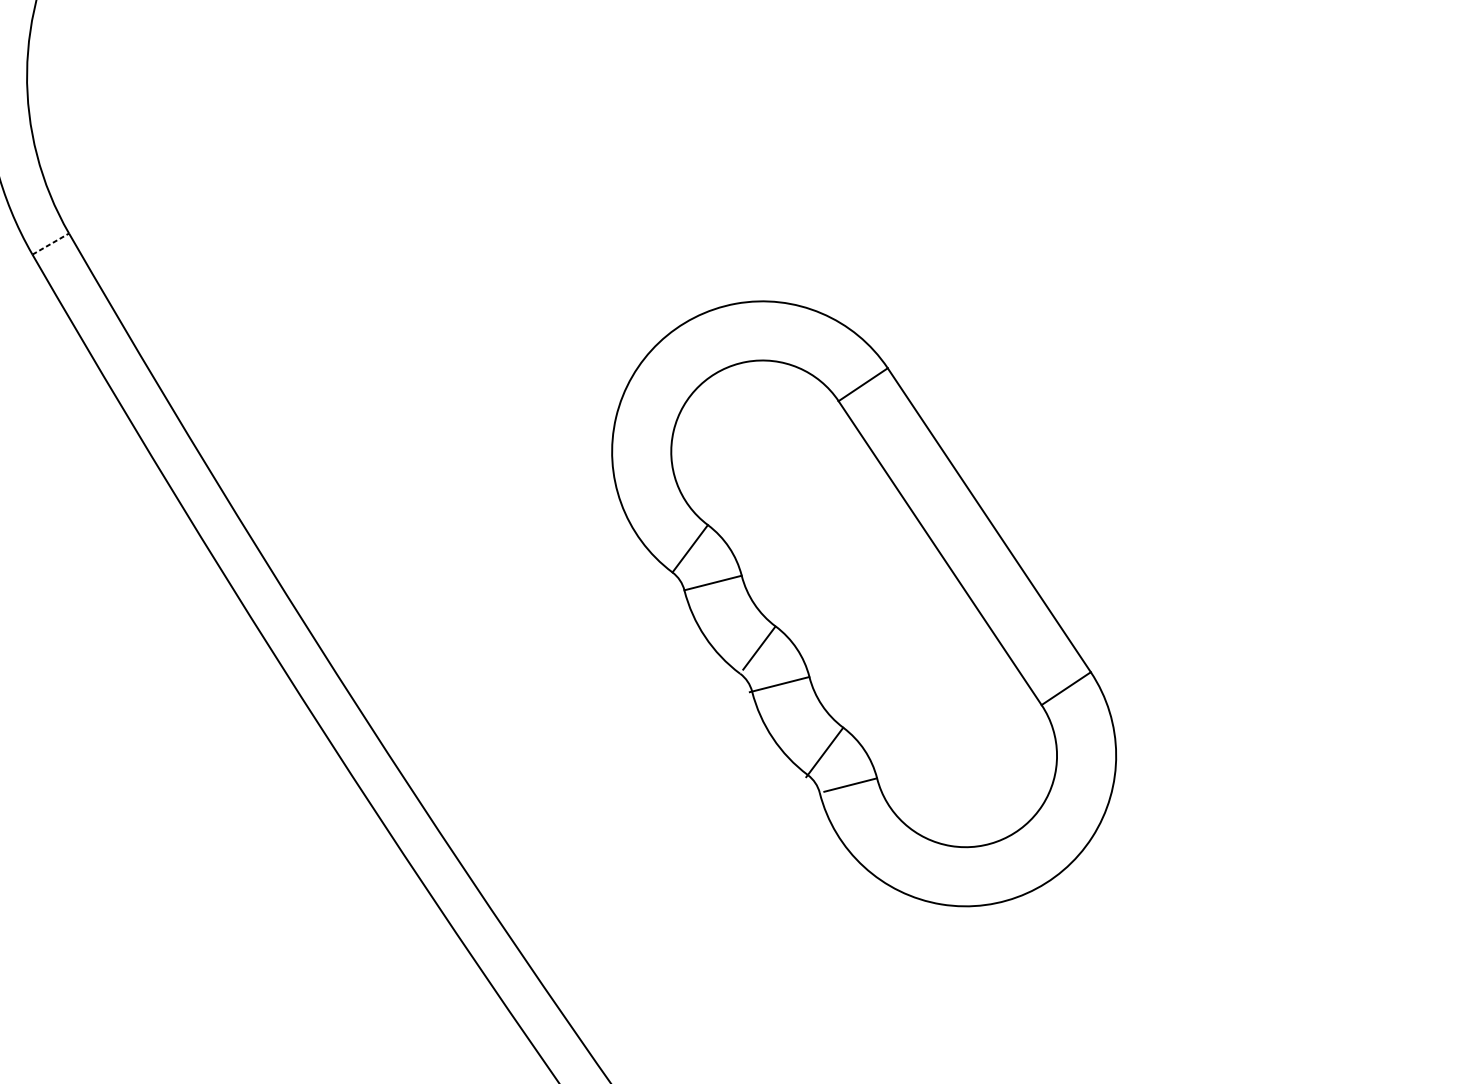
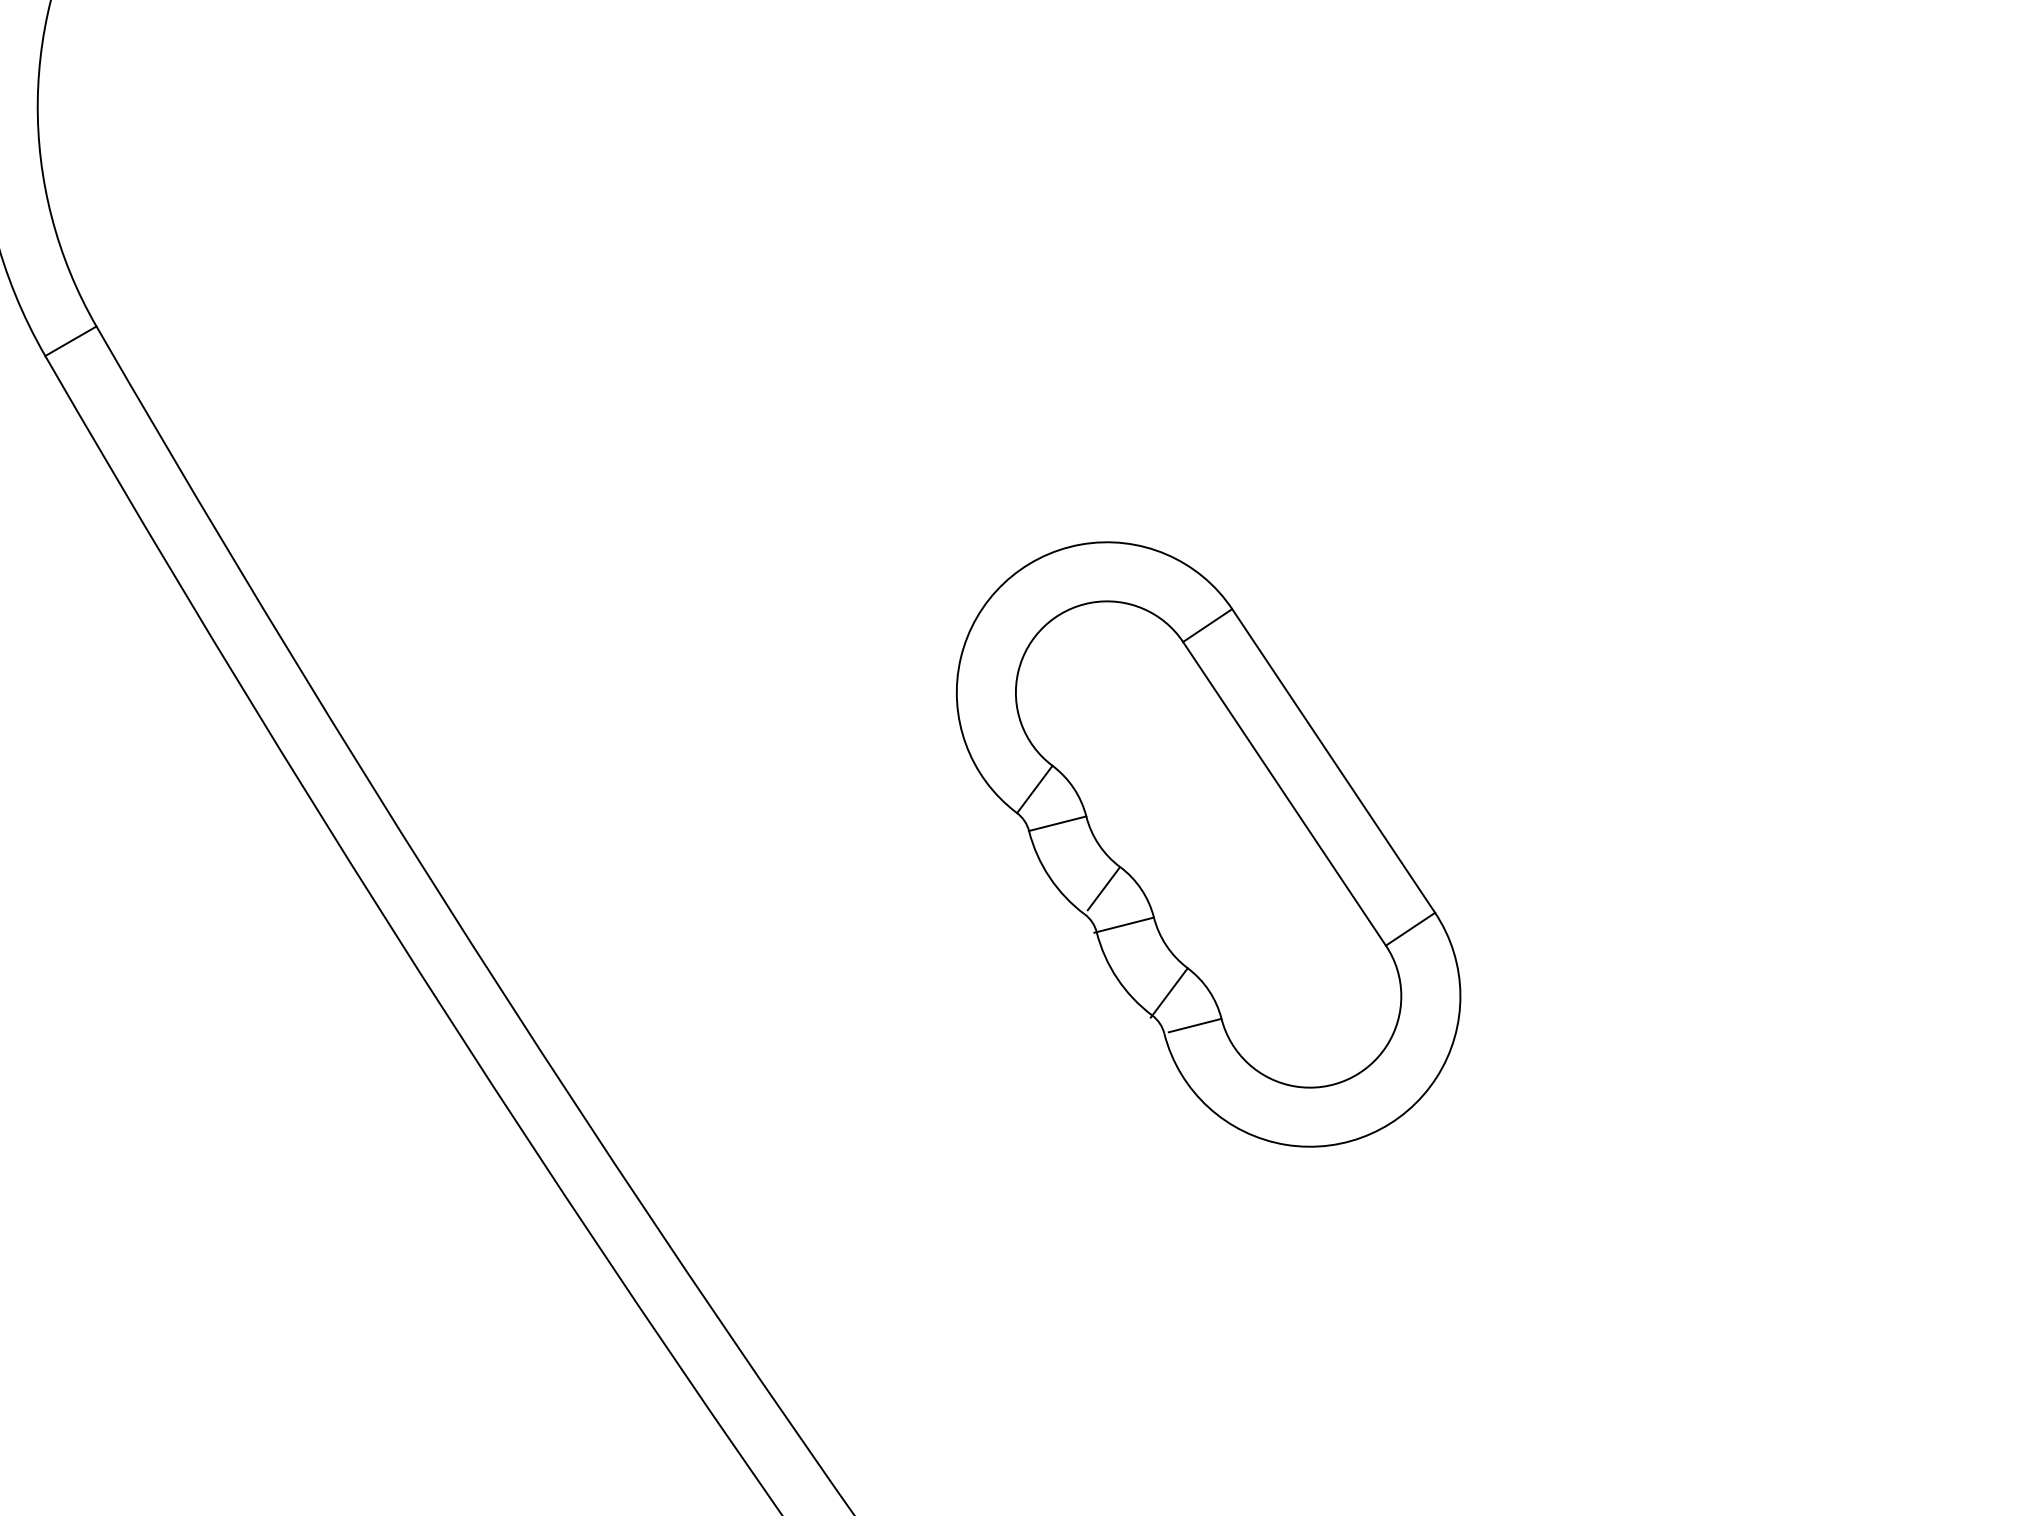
line: (50, 244) -> (70, 341), dashed -> solid
part: (864, 603) -> (1208, 844), size x0.71

